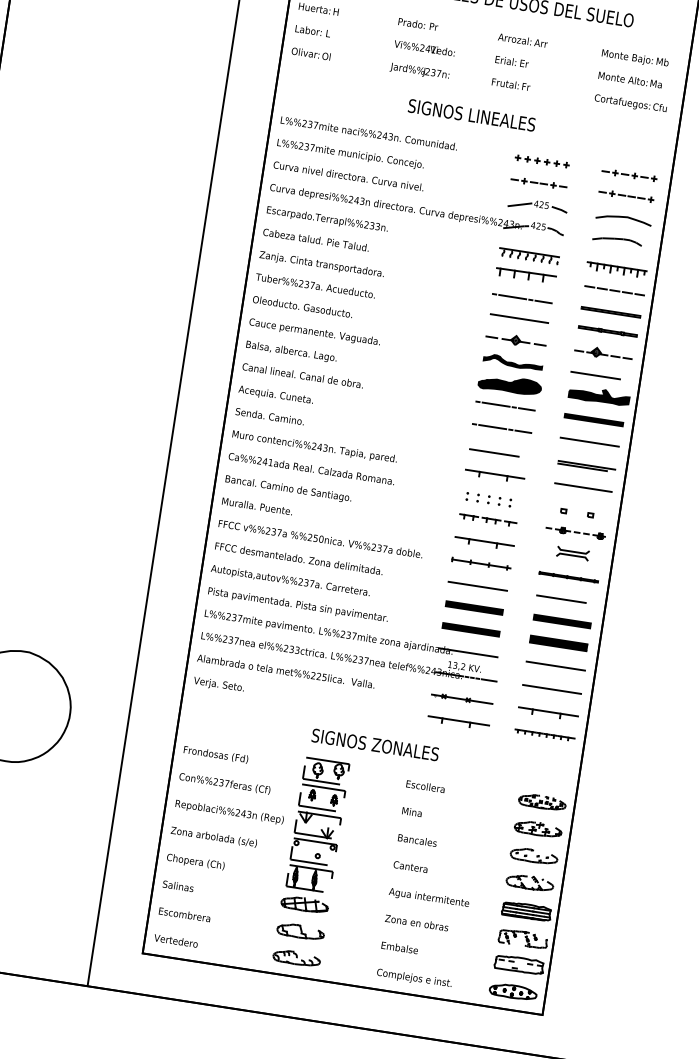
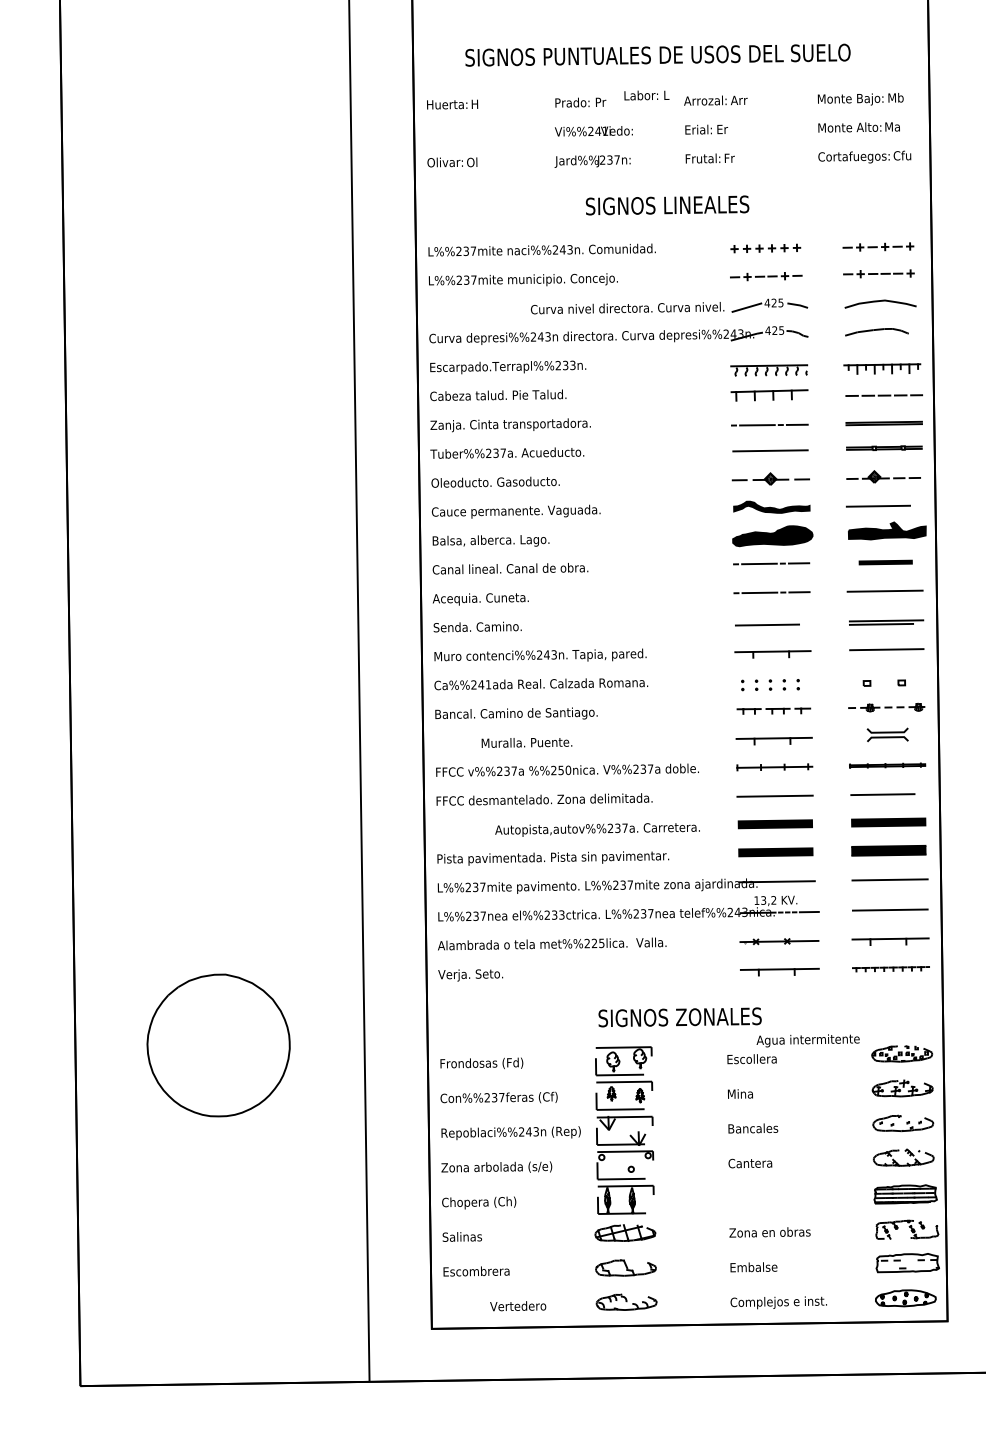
text: (312, 31) -> (646, 95), moved
text: (348, 176) -> (627, 308), moved
part: (593, 420) -> (885, 562), size x0.7
text: (257, 506) -> (526, 742), moved
text: (290, 581) -> (597, 829), moved
text: (428, 898) -> (807, 1040), moved
text: (176, 941) -> (518, 1306), moved

